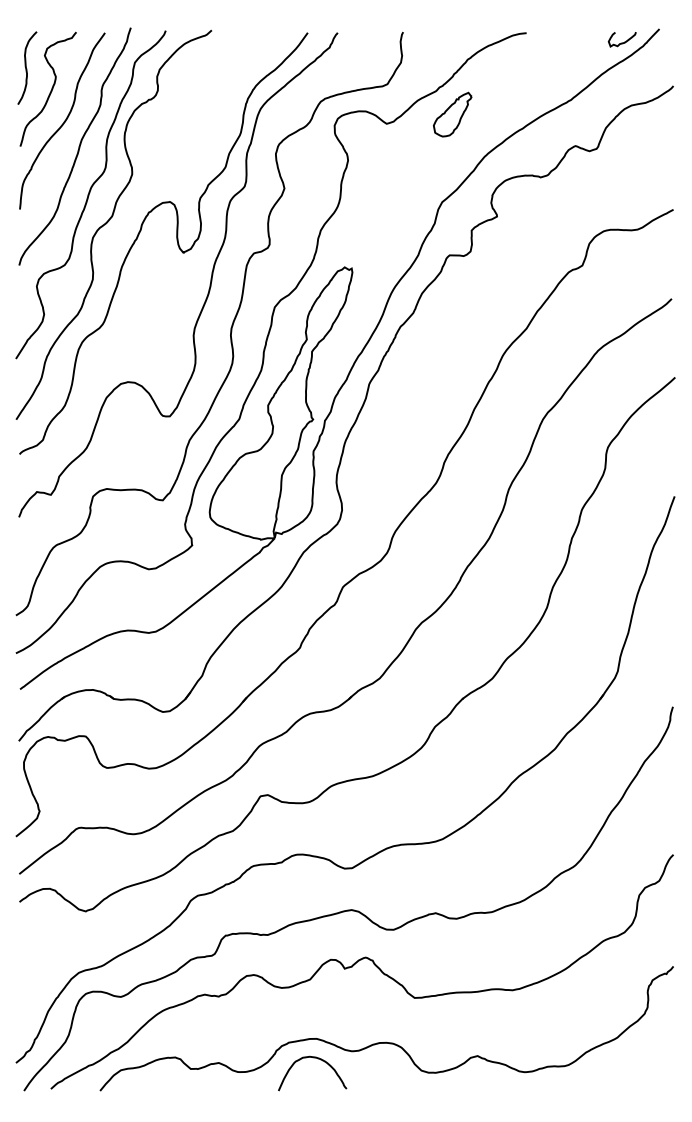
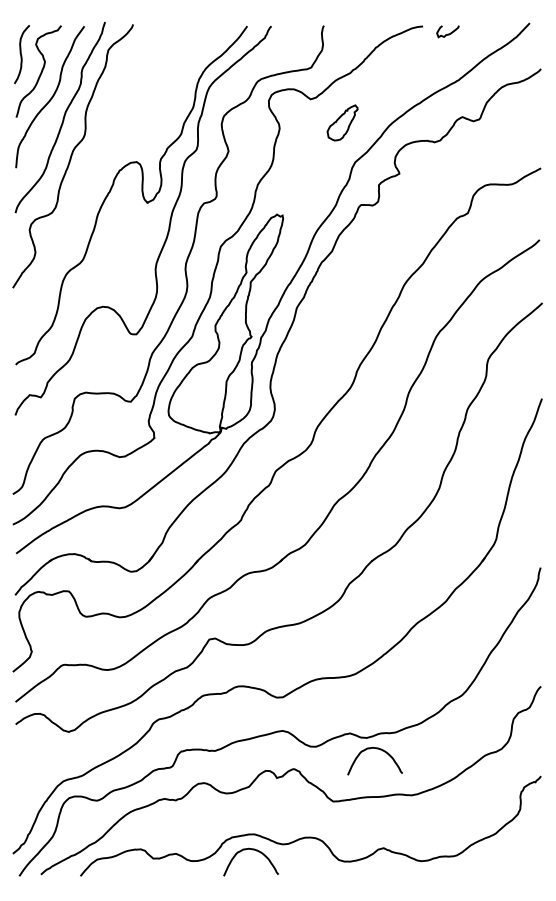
curve: (621, 41) -> (447, 33), moved
part: (452, 114) -> (342, 122), moved
curve: (110, 221) -> (88, 177), removed
curve: (468, 933) -> (376, 749), added

